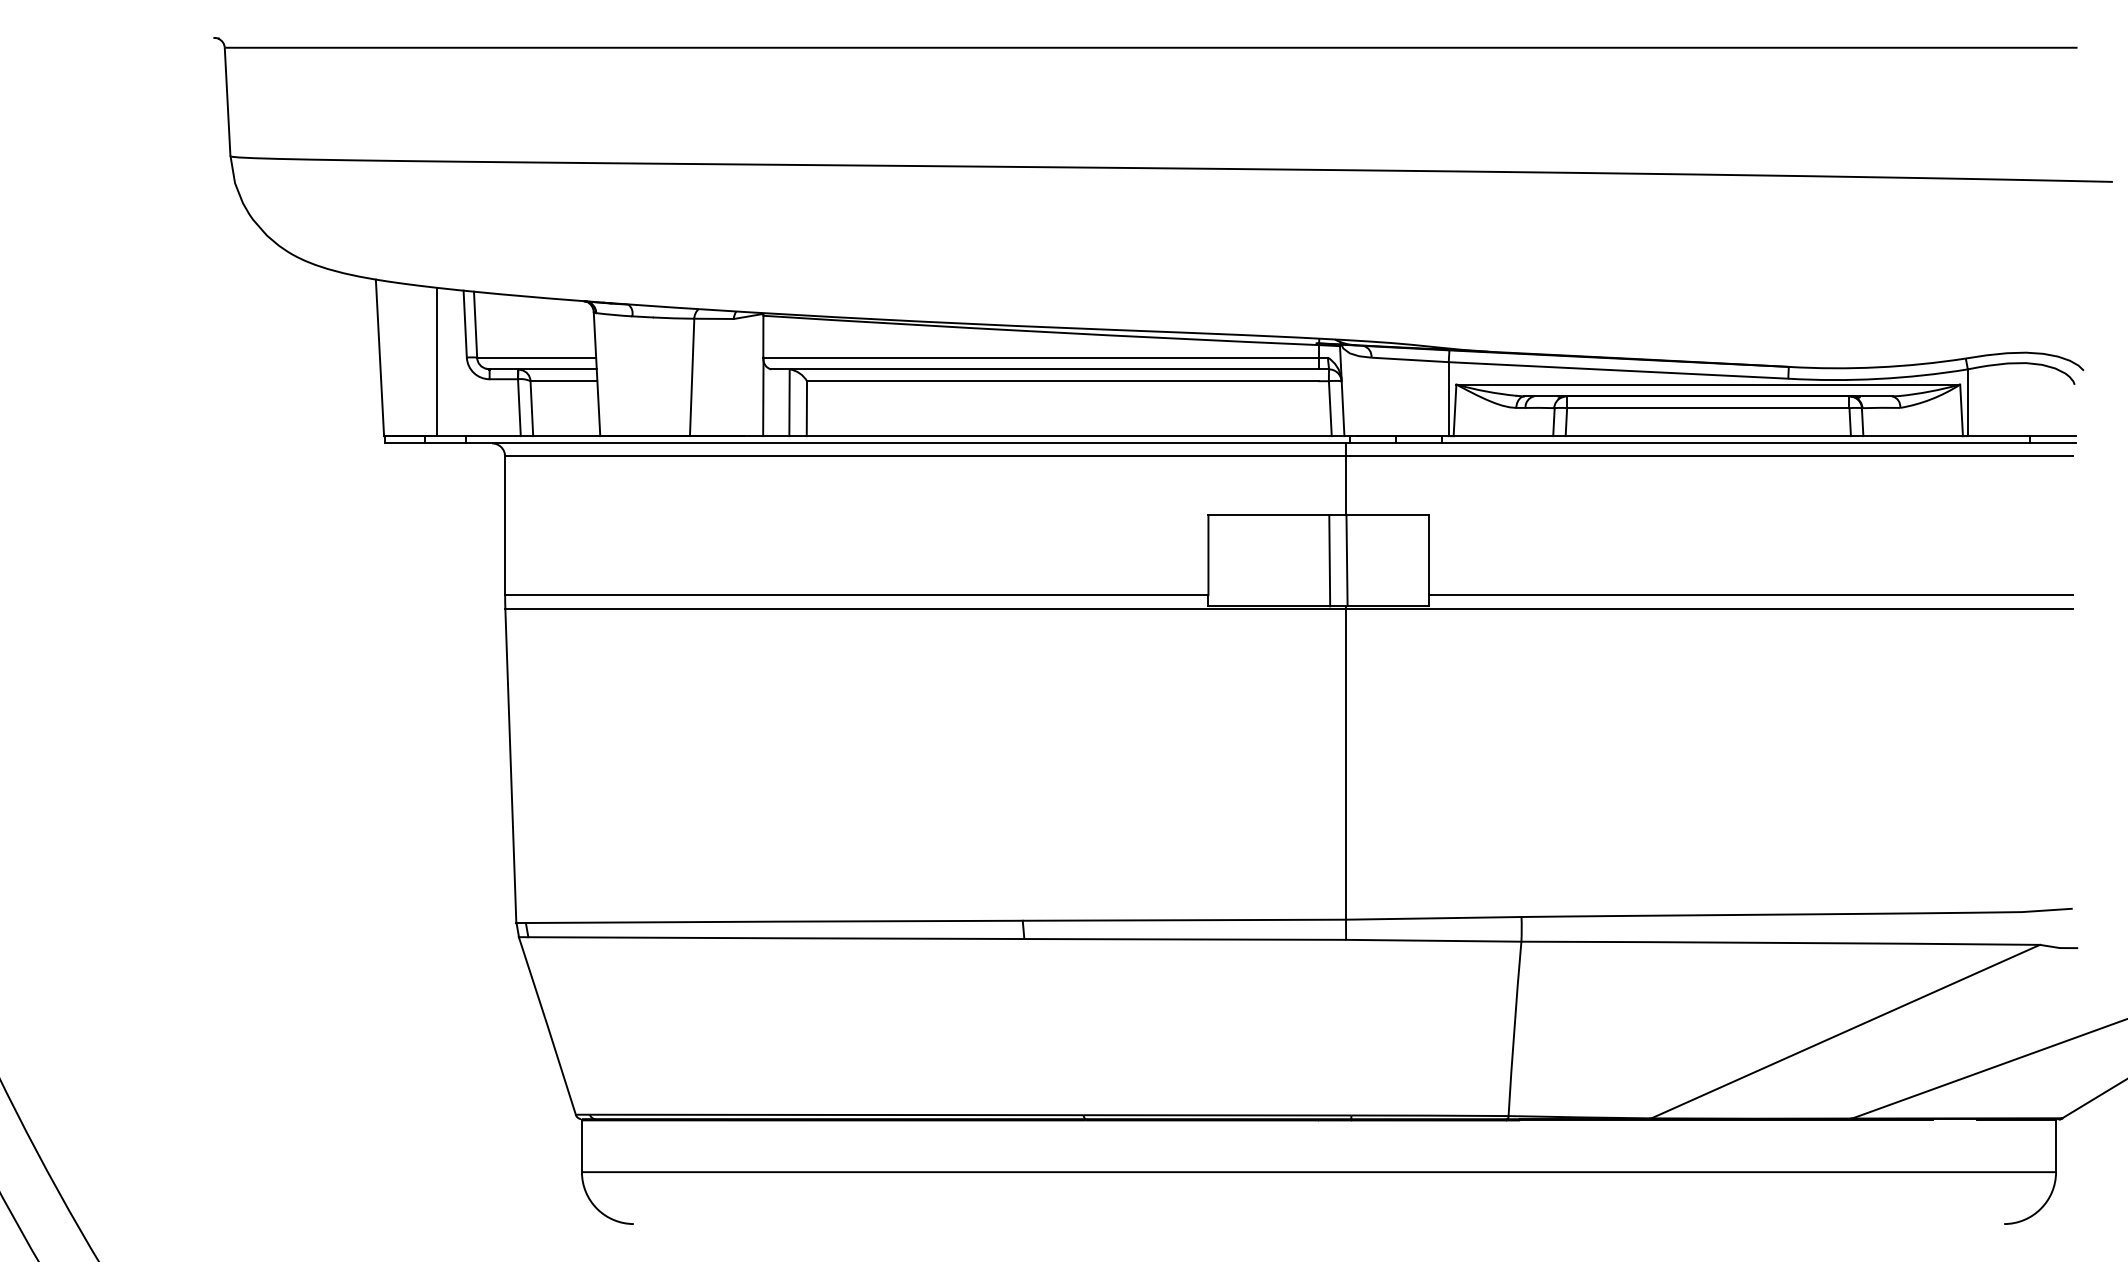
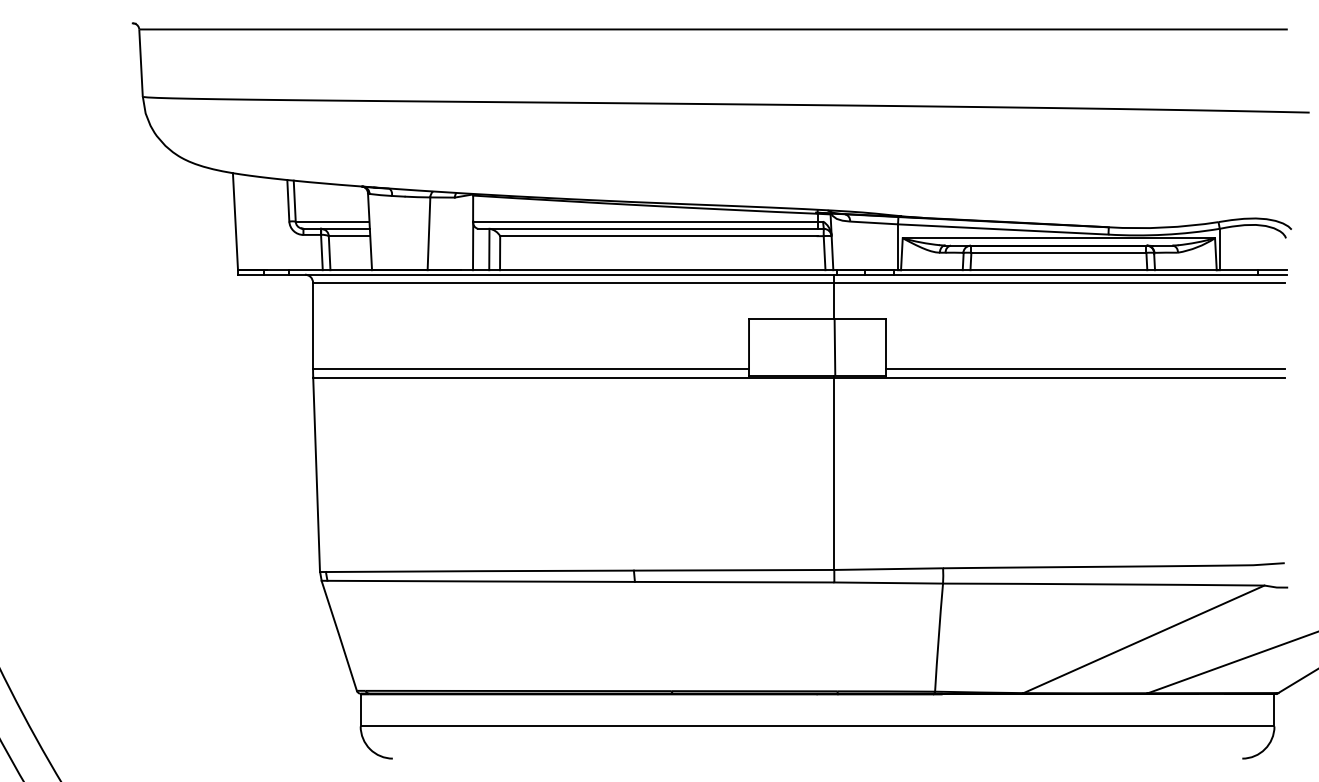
line: (436, 362) -> (270, 224), removed
line: (1328, 560) -> (823, 347), removed

